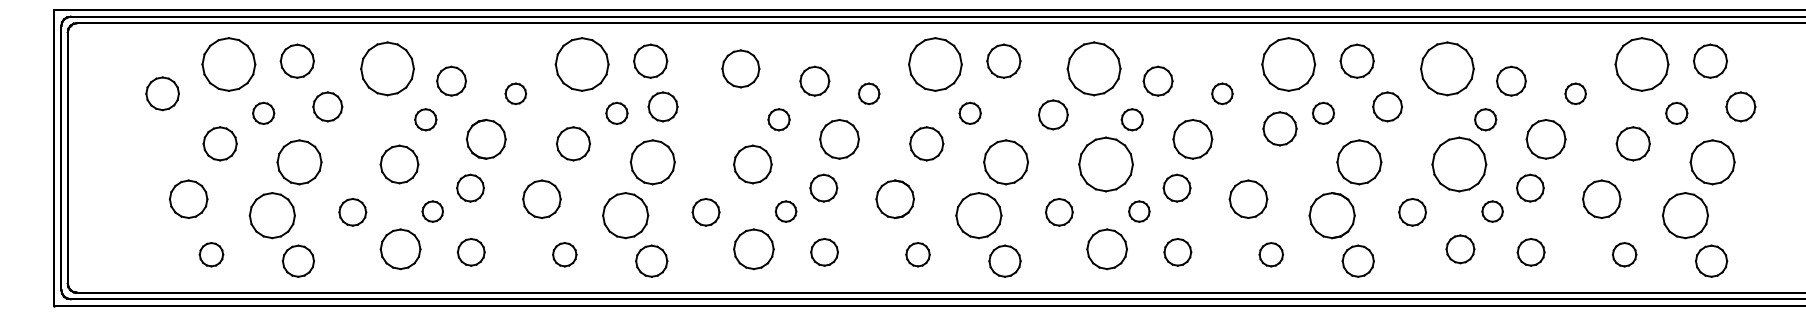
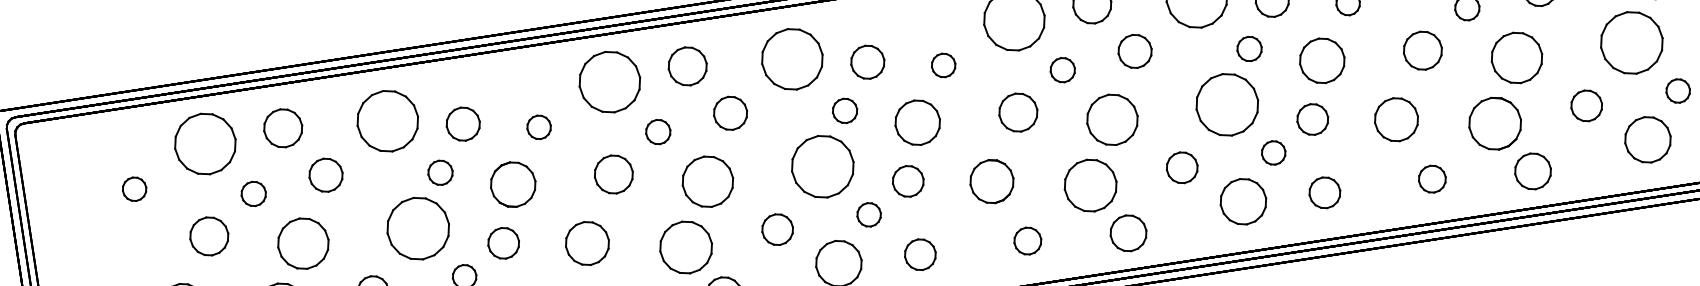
part: (740, 68) -> (791, 58), size x1.43
part: (814, 80) -> (867, 61), moved
part: (162, 93) -> (134, 188), size x0.62
part: (662, 106) -> (729, 112), moved
part: (1053, 114) -> (1135, 50), moved
part: (1279, 128) -> (1422, 50), moved
part: (399, 164) -> (418, 228), size x1.43
part: (752, 164) -> (822, 166), size x1.43
part: (1460, 249) -> (1648, 140), size x1.43

